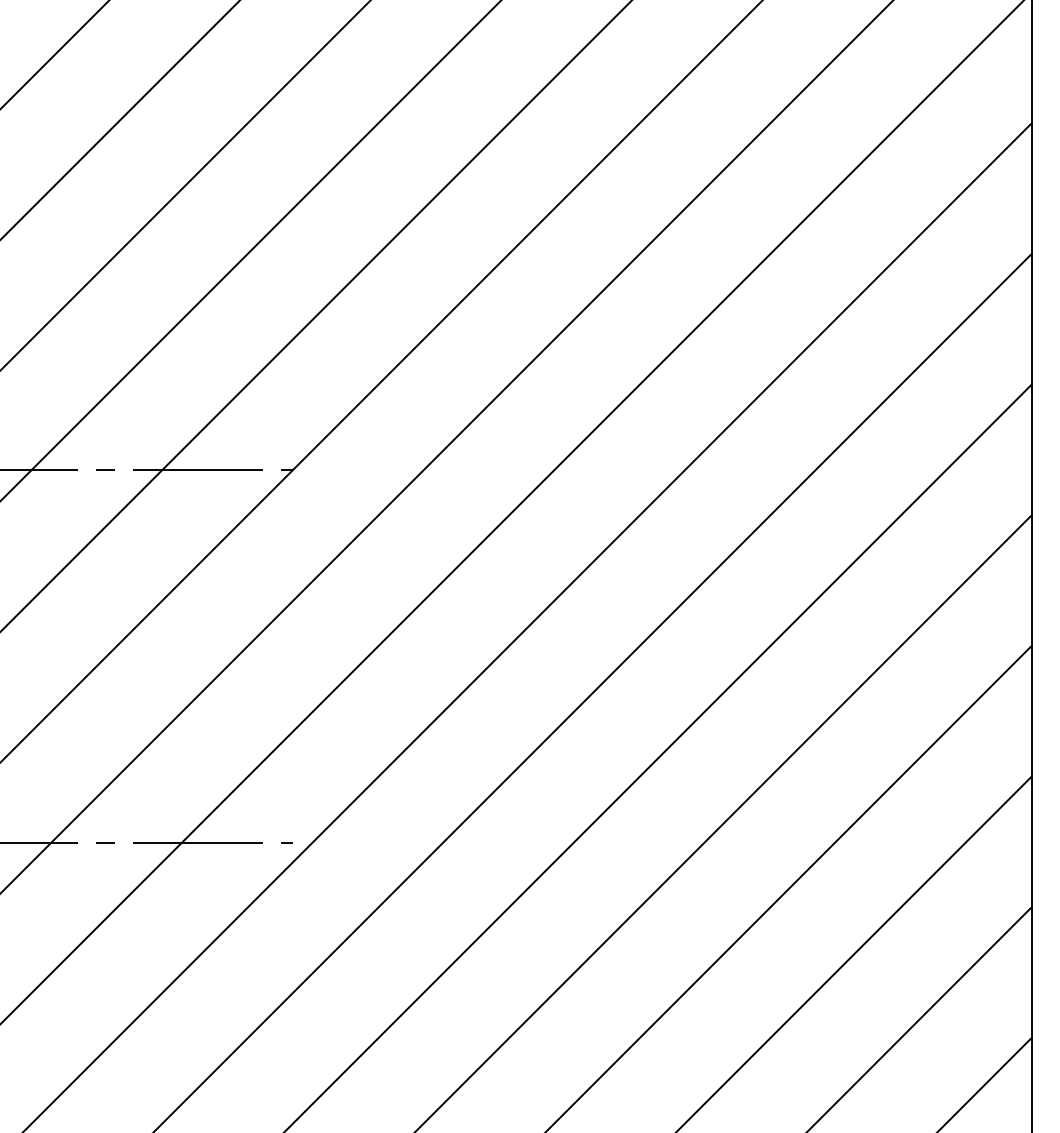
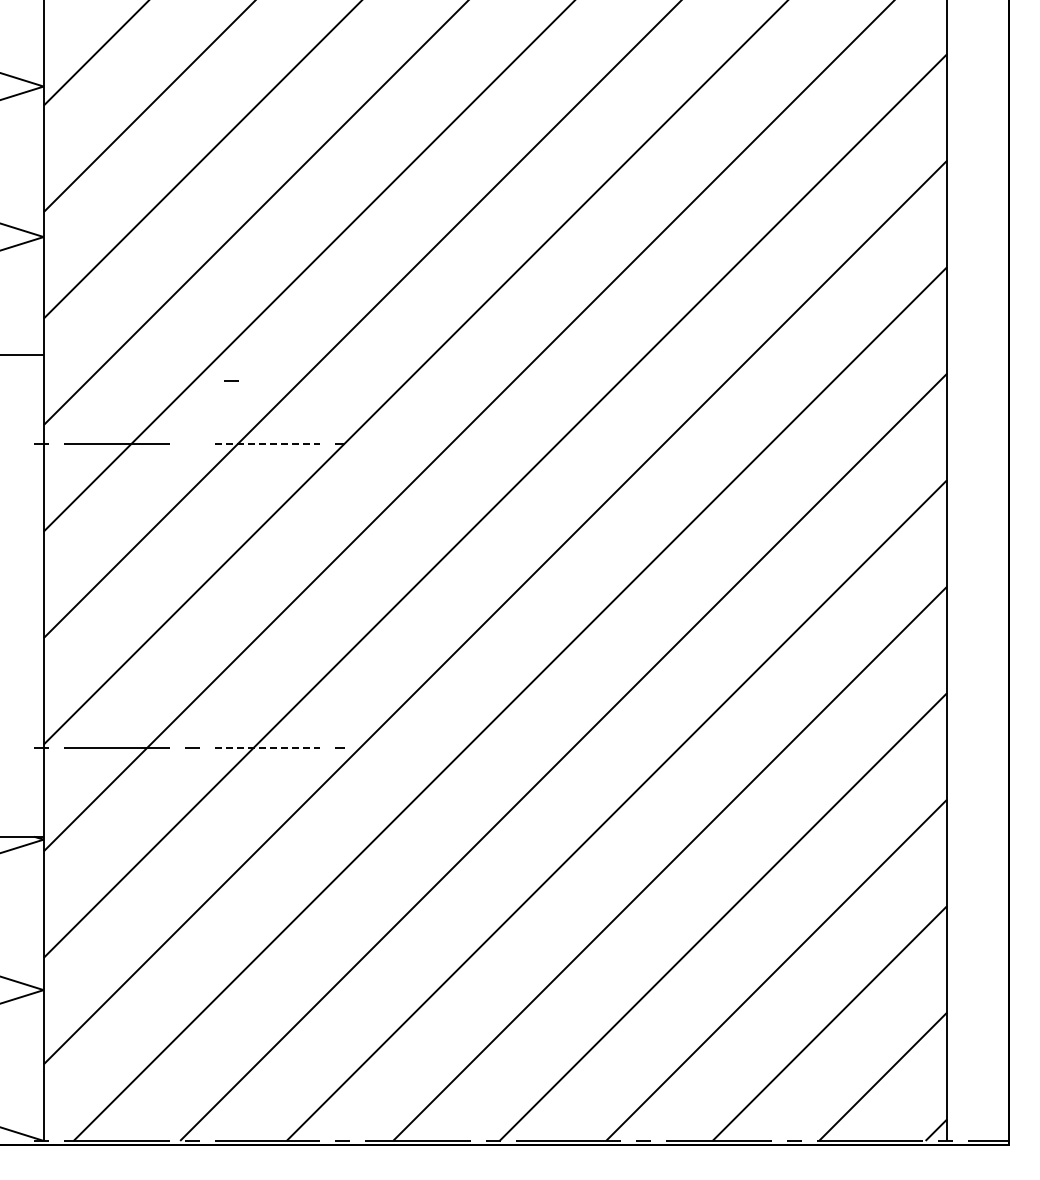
line: (105, 470) -> (231, 380), moved
line: (198, 470) -> (267, 443), solid -> dashed
line: (198, 843) -> (267, 747), solid -> dashed

